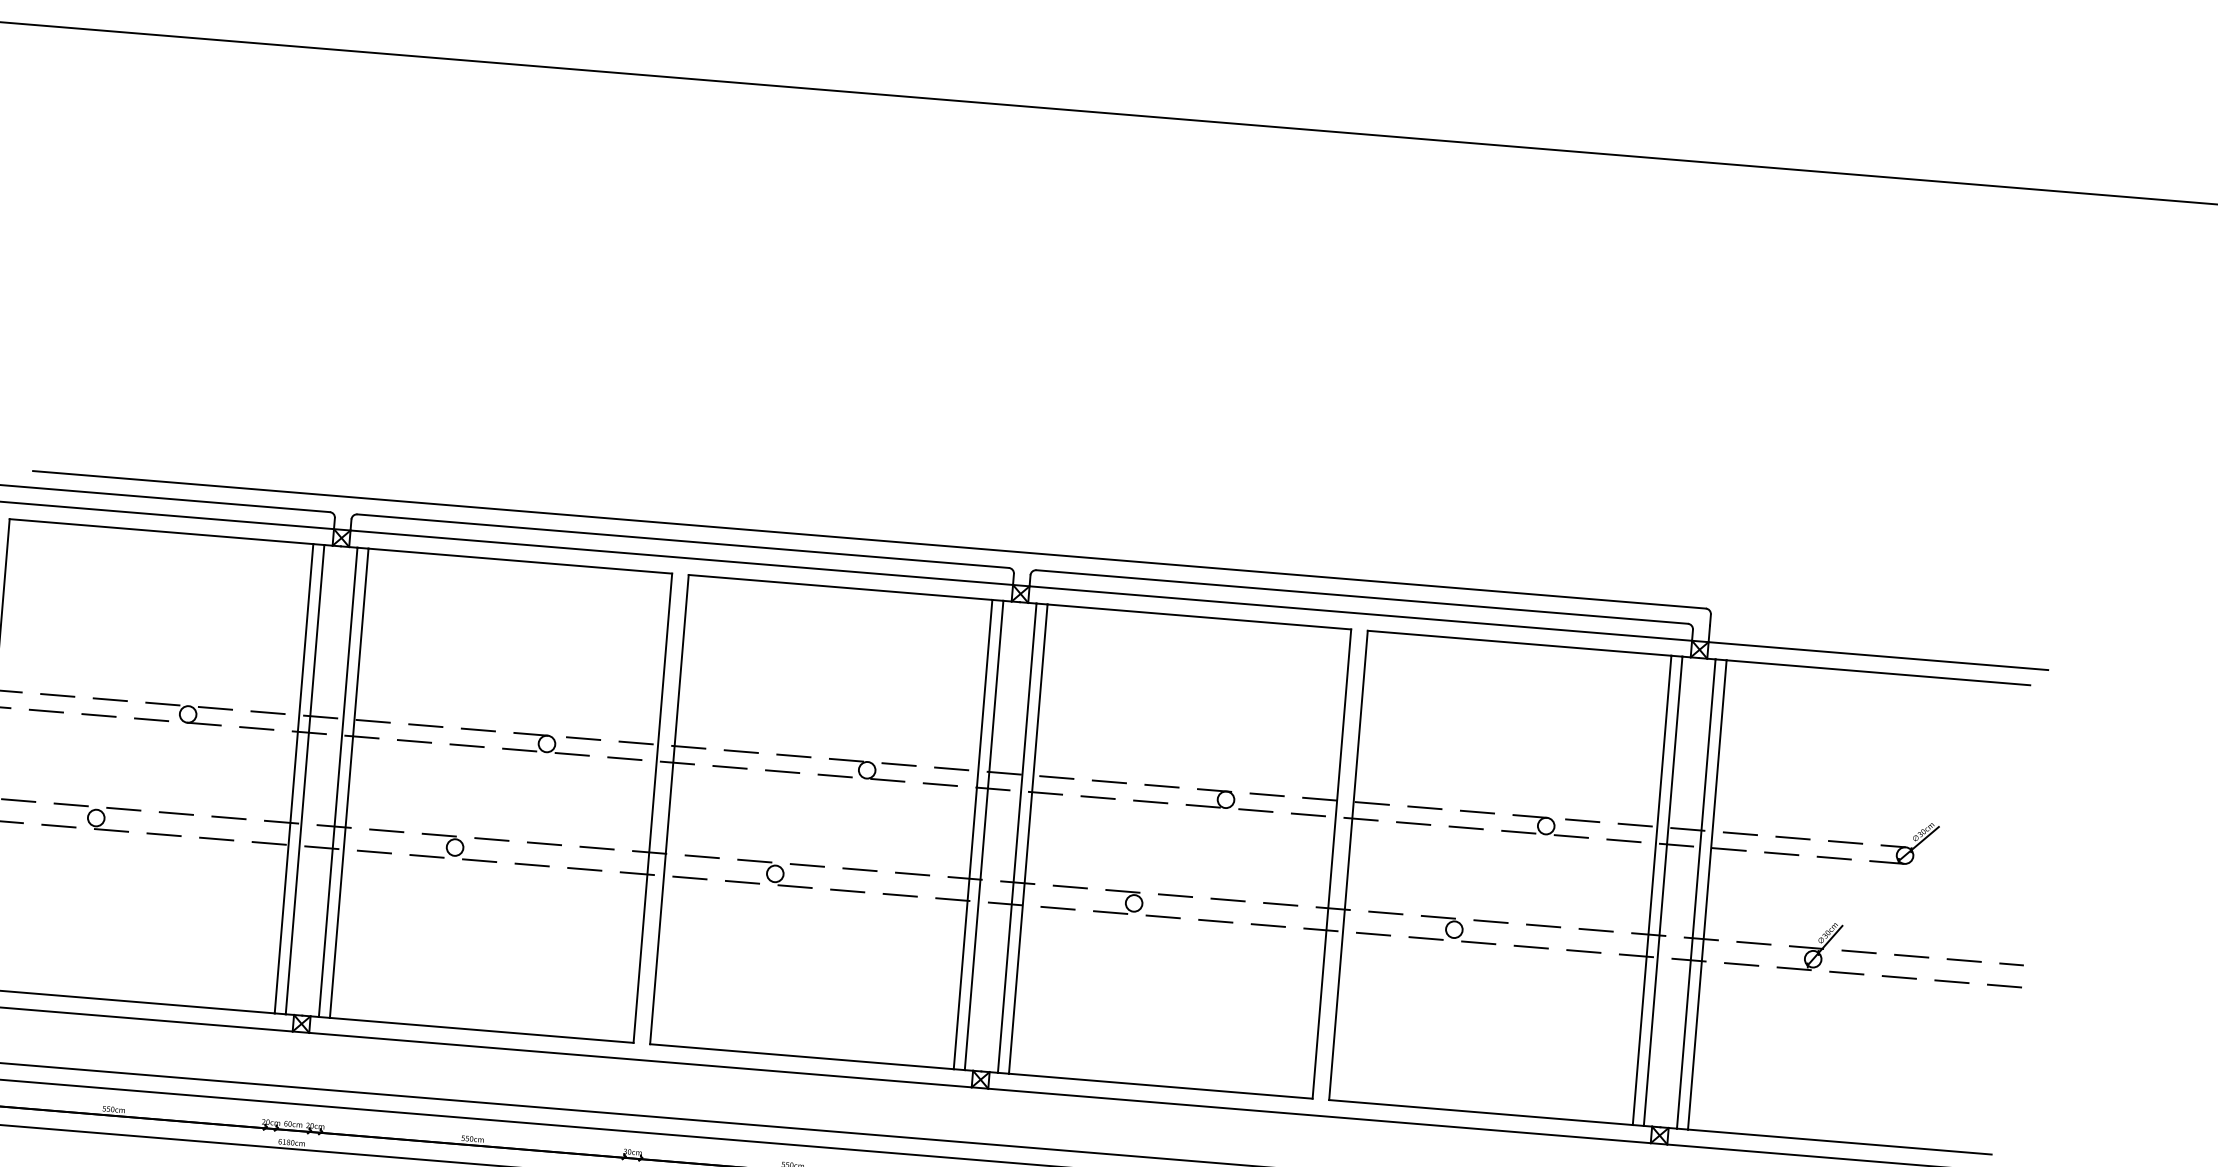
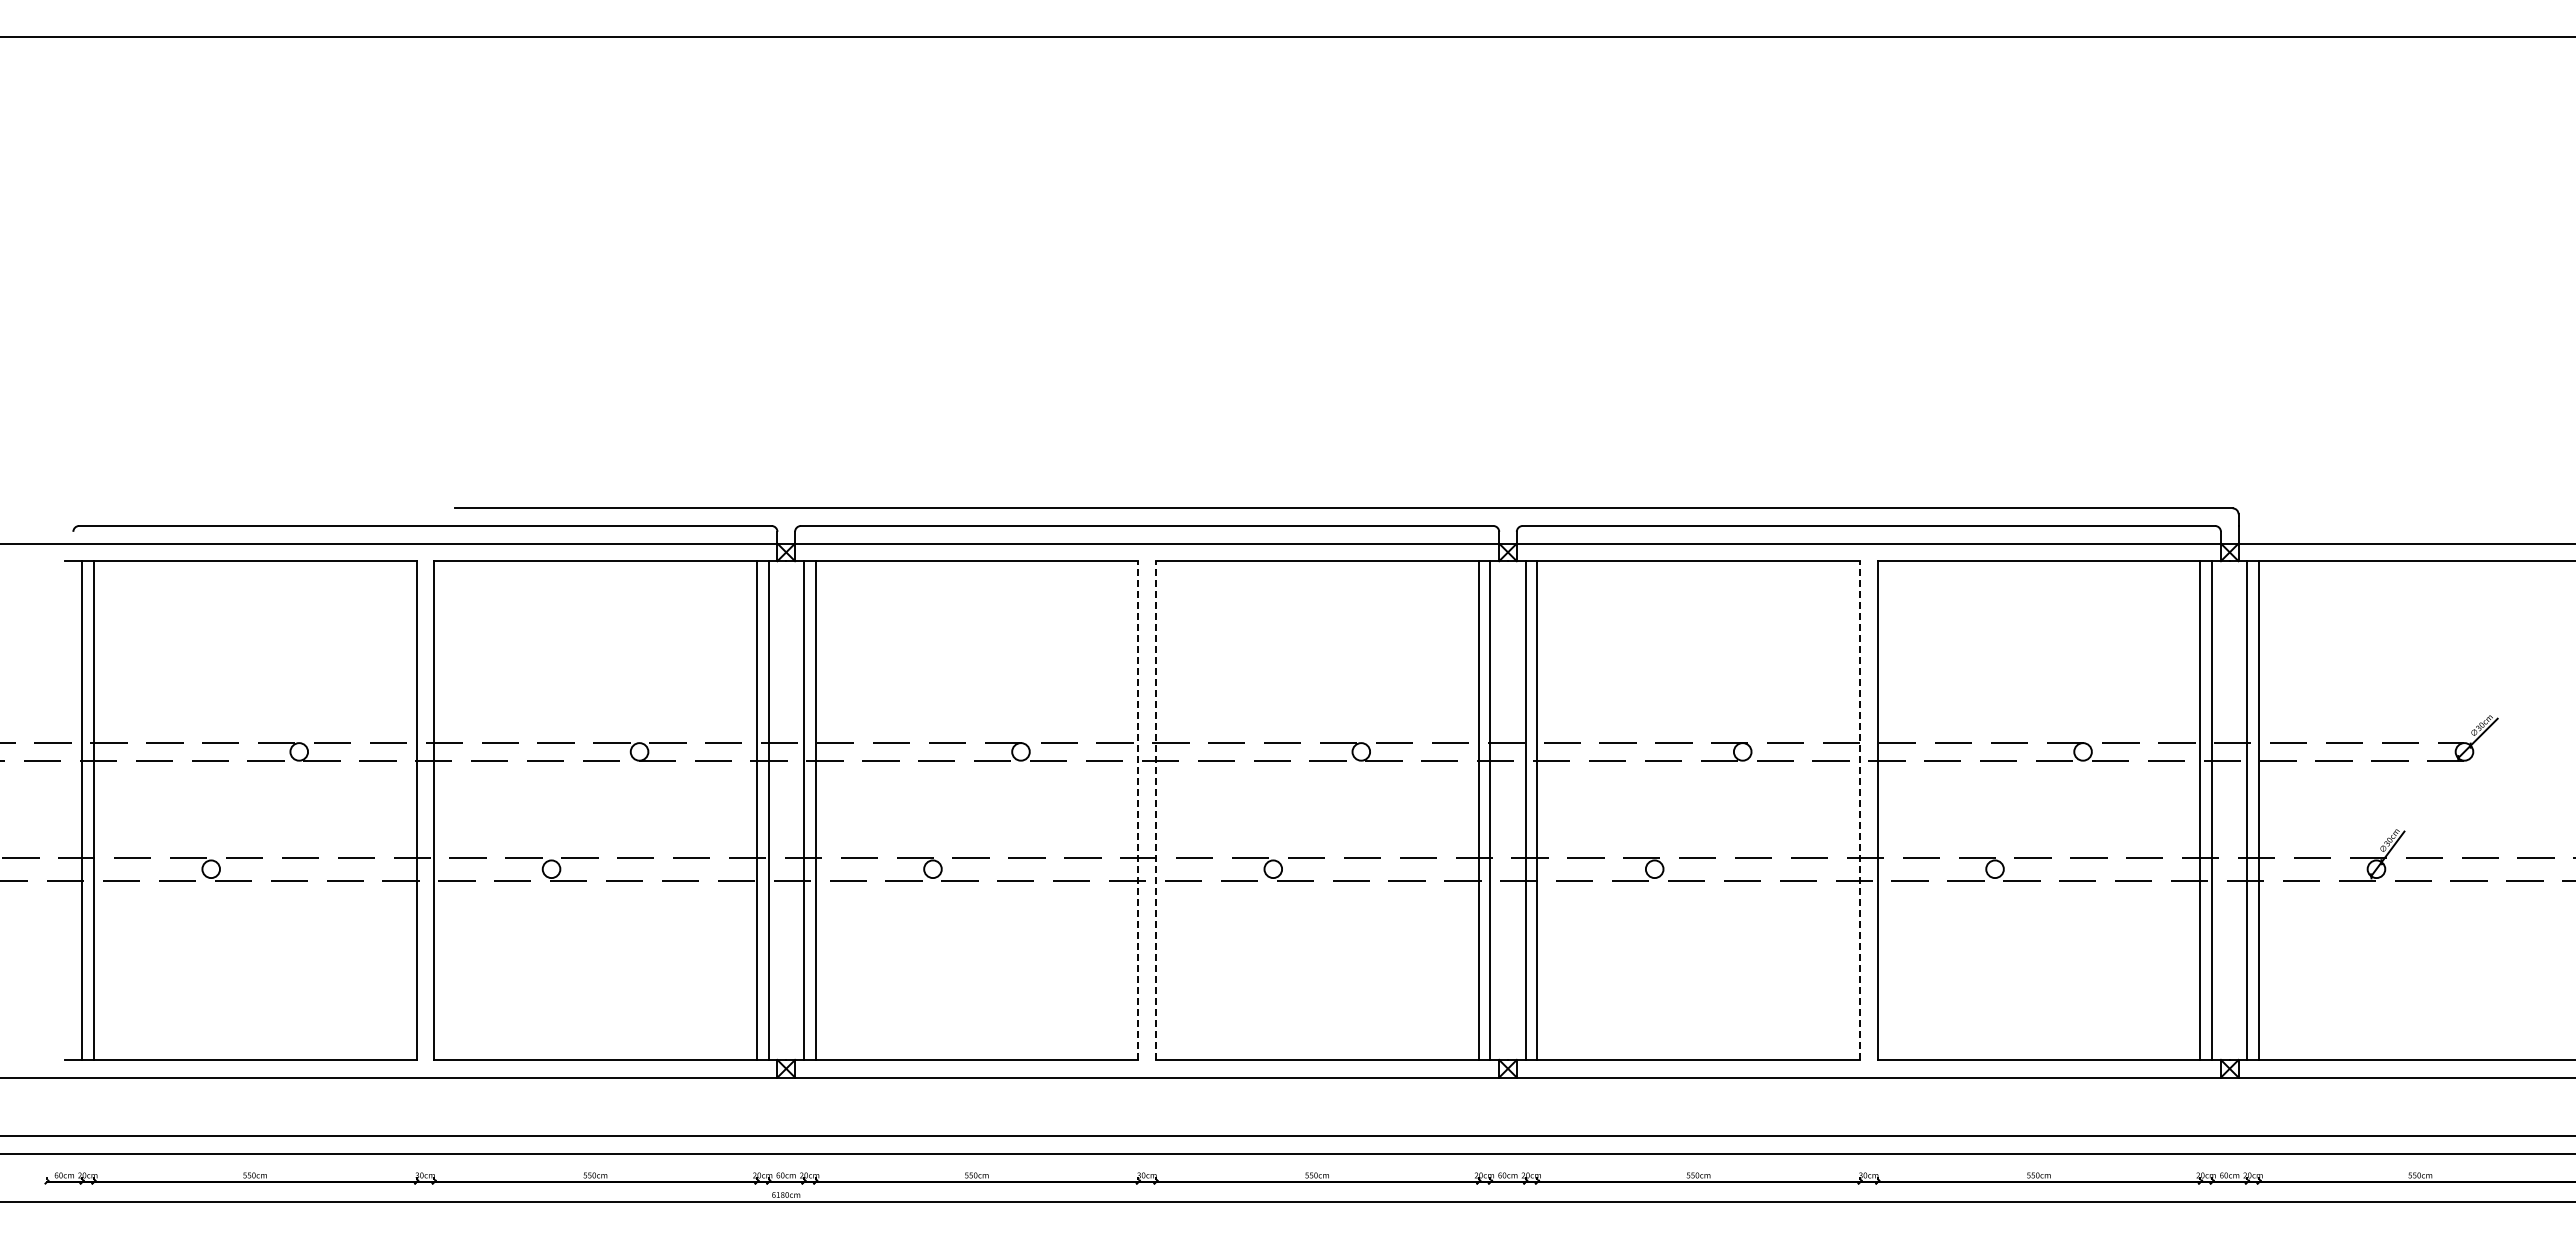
line: (653, 808) -> (1138, 810), solid -> dashed
line: (669, 809) -> (1155, 810), solid -> dashed
line: (1332, 864) -> (1860, 810), solid -> dashed

